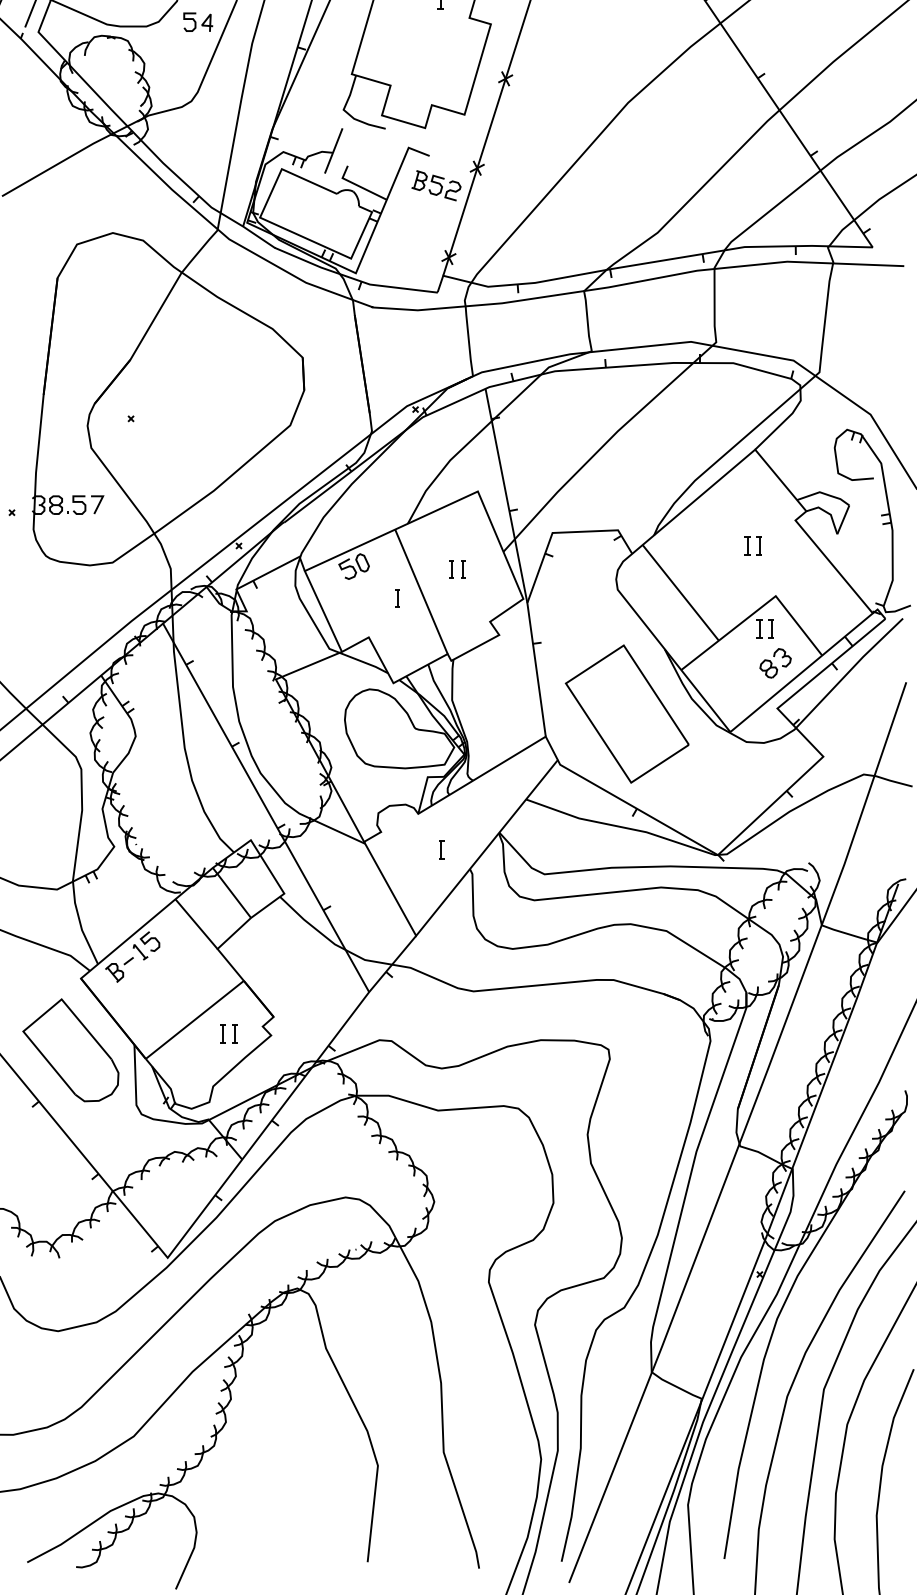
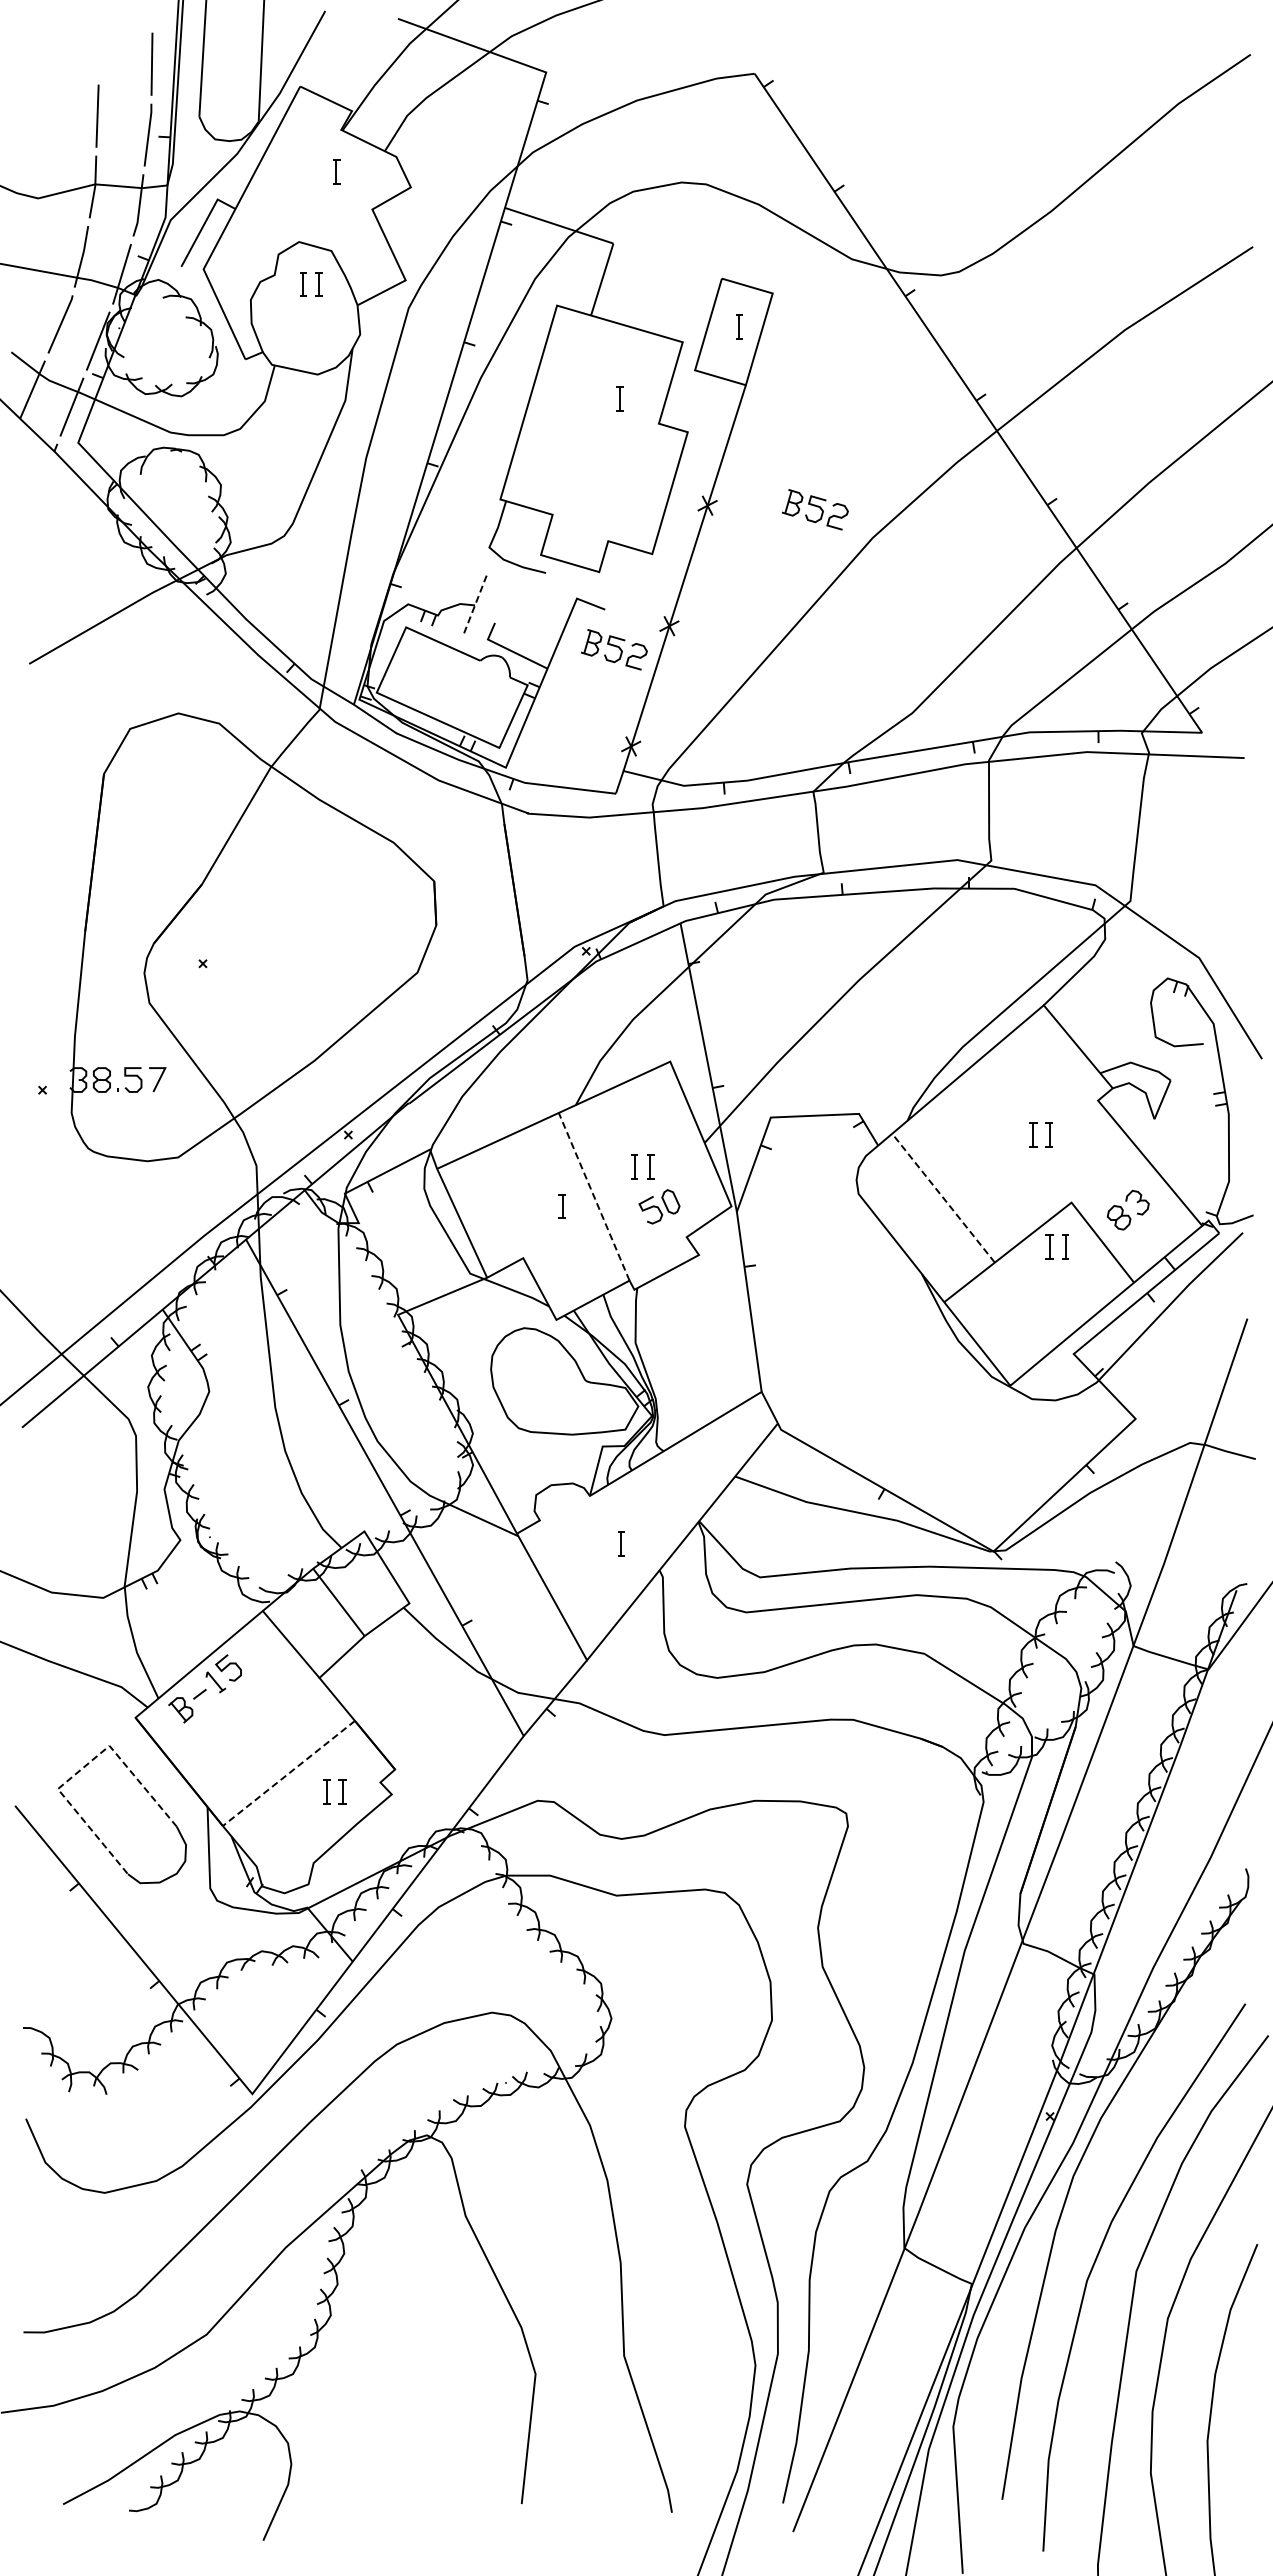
part: (198, 22) -> (293, 429), removed
part: (585, 81) -> (815, 509), added
line: (334, 150) -> (476, 602), solid -> dashed
part: (354, 566) -> (659, 1206), moved
line: (421, 591) -> (594, 1196), solid -> dashed
line: (680, 592) -> (943, 1197), solid -> dashed
part: (775, 662) -> (1127, 1209), moved
part: (627, 714) -> (871, 1361), removed
line: (40, 1016) -> (81, 1769), solid -> dashed
line: (195, 1019) -> (289, 1773), solid -> dashed

